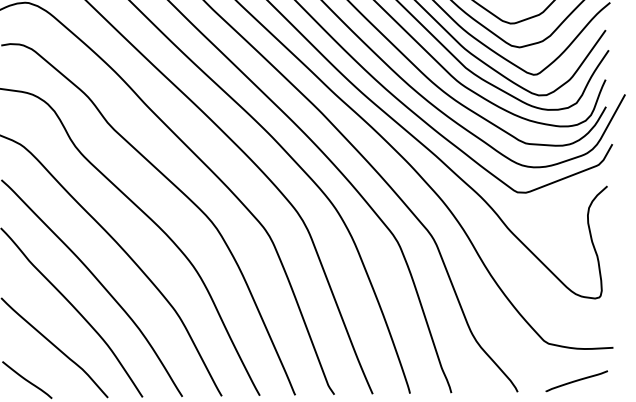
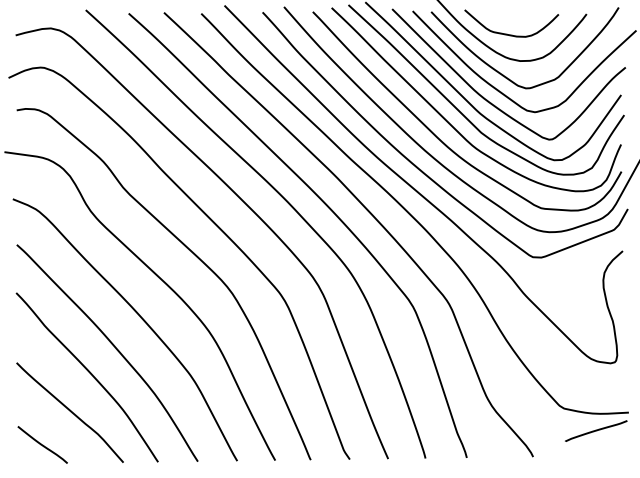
curve: (577, 380) -> (596, 430), moved

